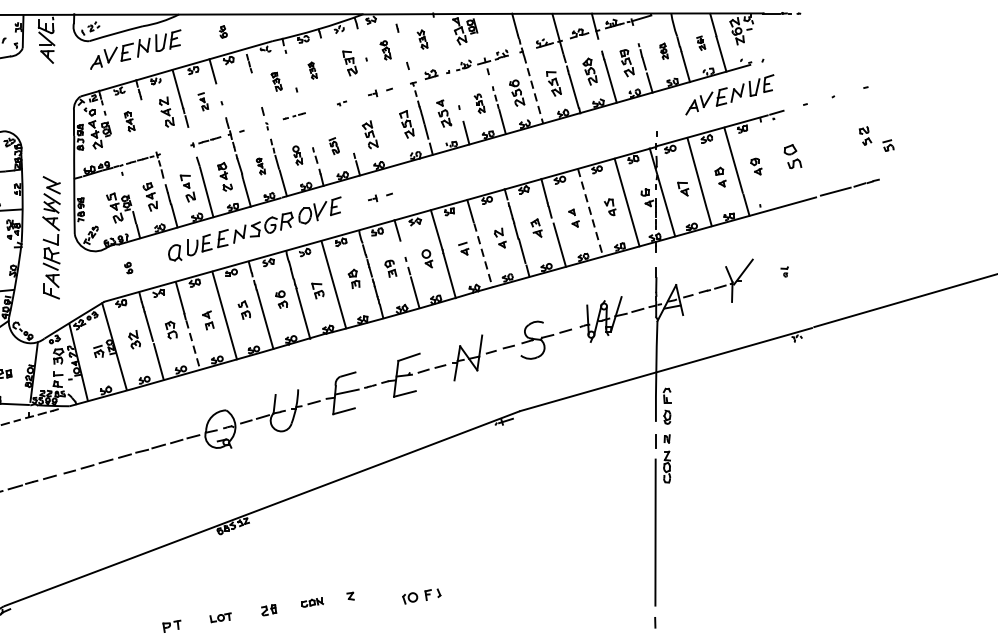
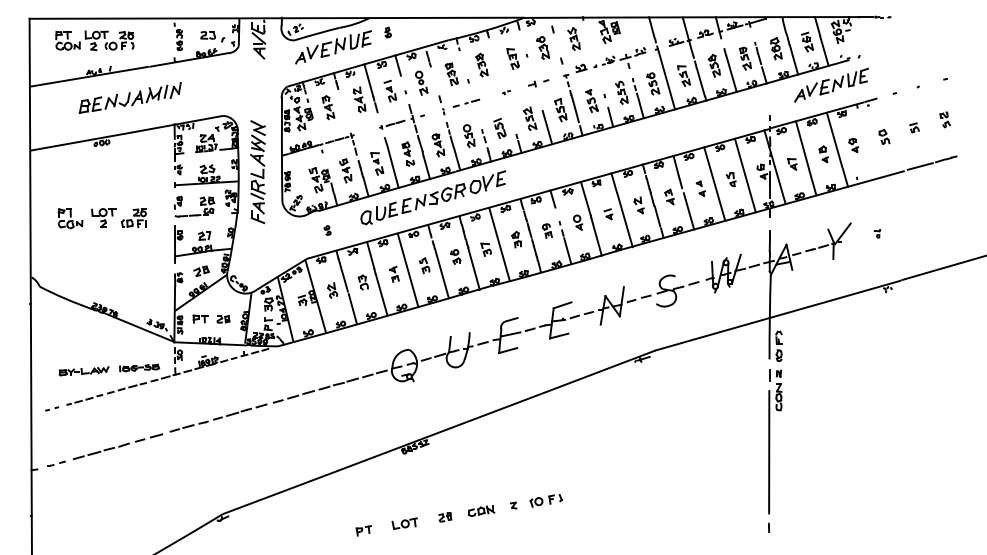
part: (222, 31) -> (387, 32), moved
part: (422, 38) -> (573, 38), size x1.43
part: (701, 42) -> (807, 41), size x1.67
part: (385, 49) -> (542, 47), size x1.43
part: (664, 50) -> (776, 48), size x1.67
part: (312, 70) -> (481, 64), size x1.67
part: (276, 81) -> (451, 74), size x1.43
line: (532, 89) -> (666, 80), dashed -> solid
part: (240, 91) -> (421, 82), added
part: (202, 101) -> (389, 90), size x1.43
part: (479, 103) -> (621, 92), size x1.43
part: (294, 115) -> (466, 102), size x1.43
part: (129, 121) -> (328, 107), size x1.43
part: (333, 145) -> (499, 127), size x1.43
line: (391, 145) -> (547, 127), added
part: (888, 145) -> (914, 127), moved
part: (297, 155) -> (469, 136), size x1.43
part: (793, 155) -> (884, 136), size x0.71
part: (260, 166) -> (438, 145), size x1.67
part: (380, 197) -> (538, 171), removed
line: (590, 213) -> (714, 184), dashed -> solid
part: (51, 238) -> (257, 172), moved
line: (484, 256) -> (625, 220), dashed -> solid
line: (192, 345) -> (381, 295), dashed -> solid
part: (420, 596) -> (545, 500), moved
part: (312, 602) -> (481, 510), size x1.43
part: (220, 617) -> (404, 523), size x1.43

